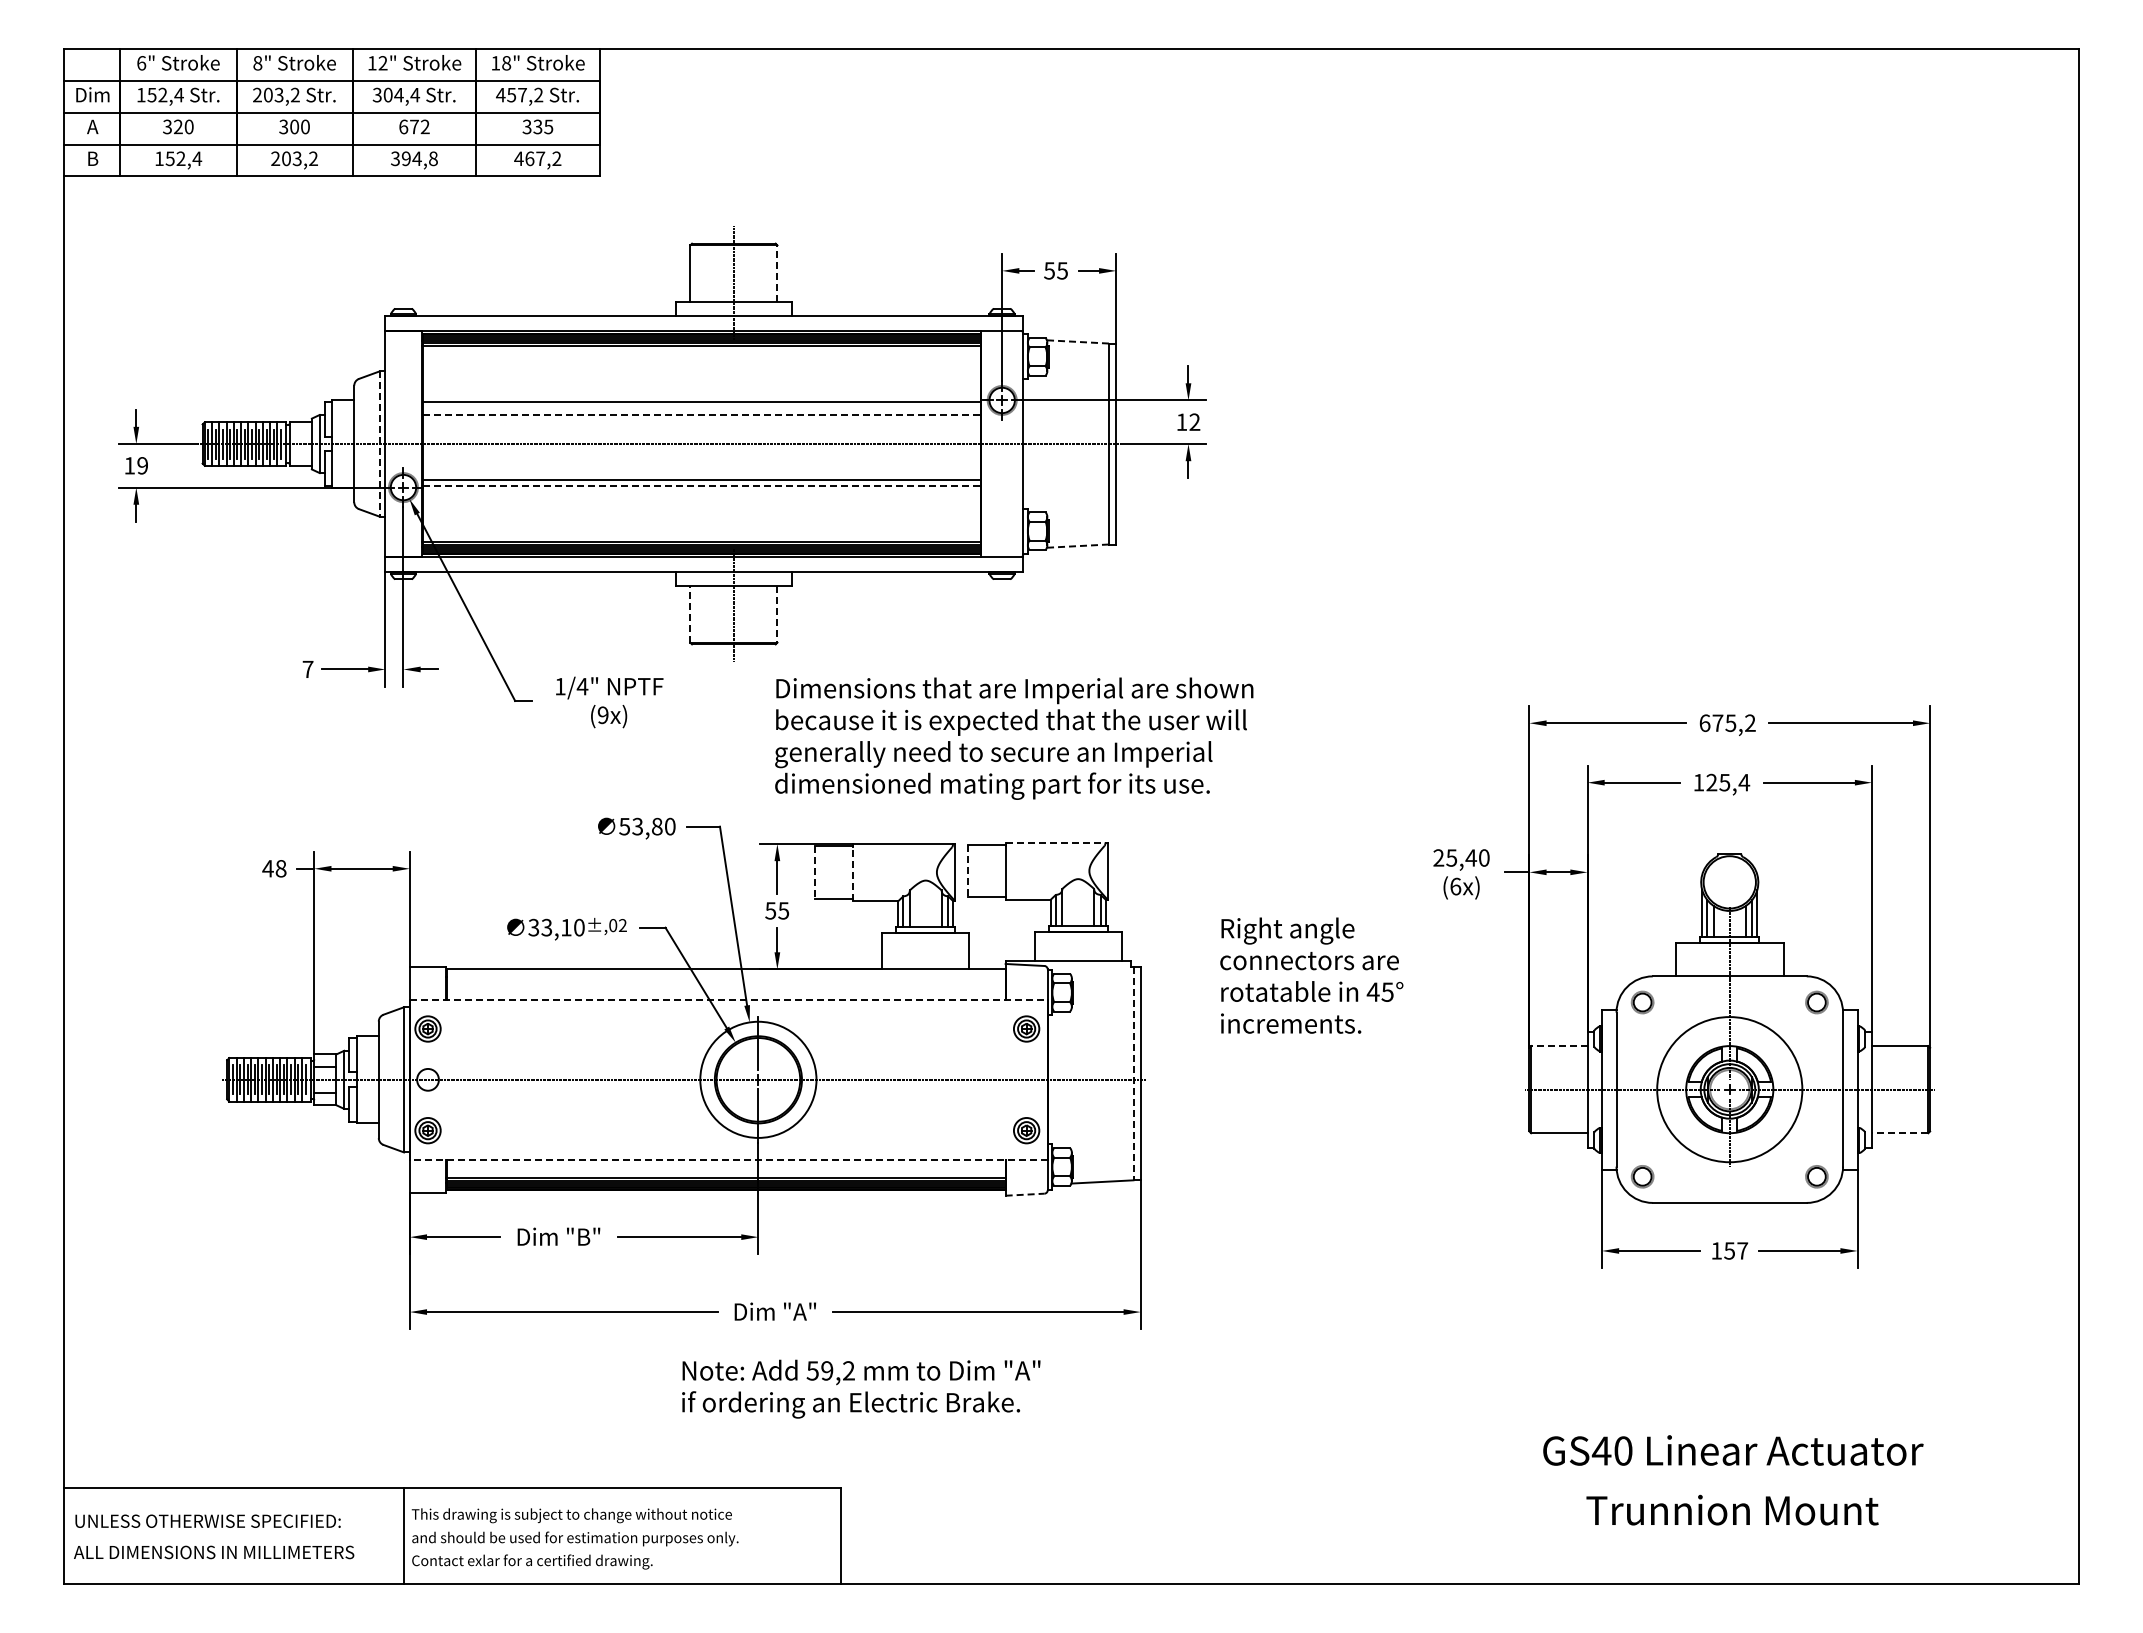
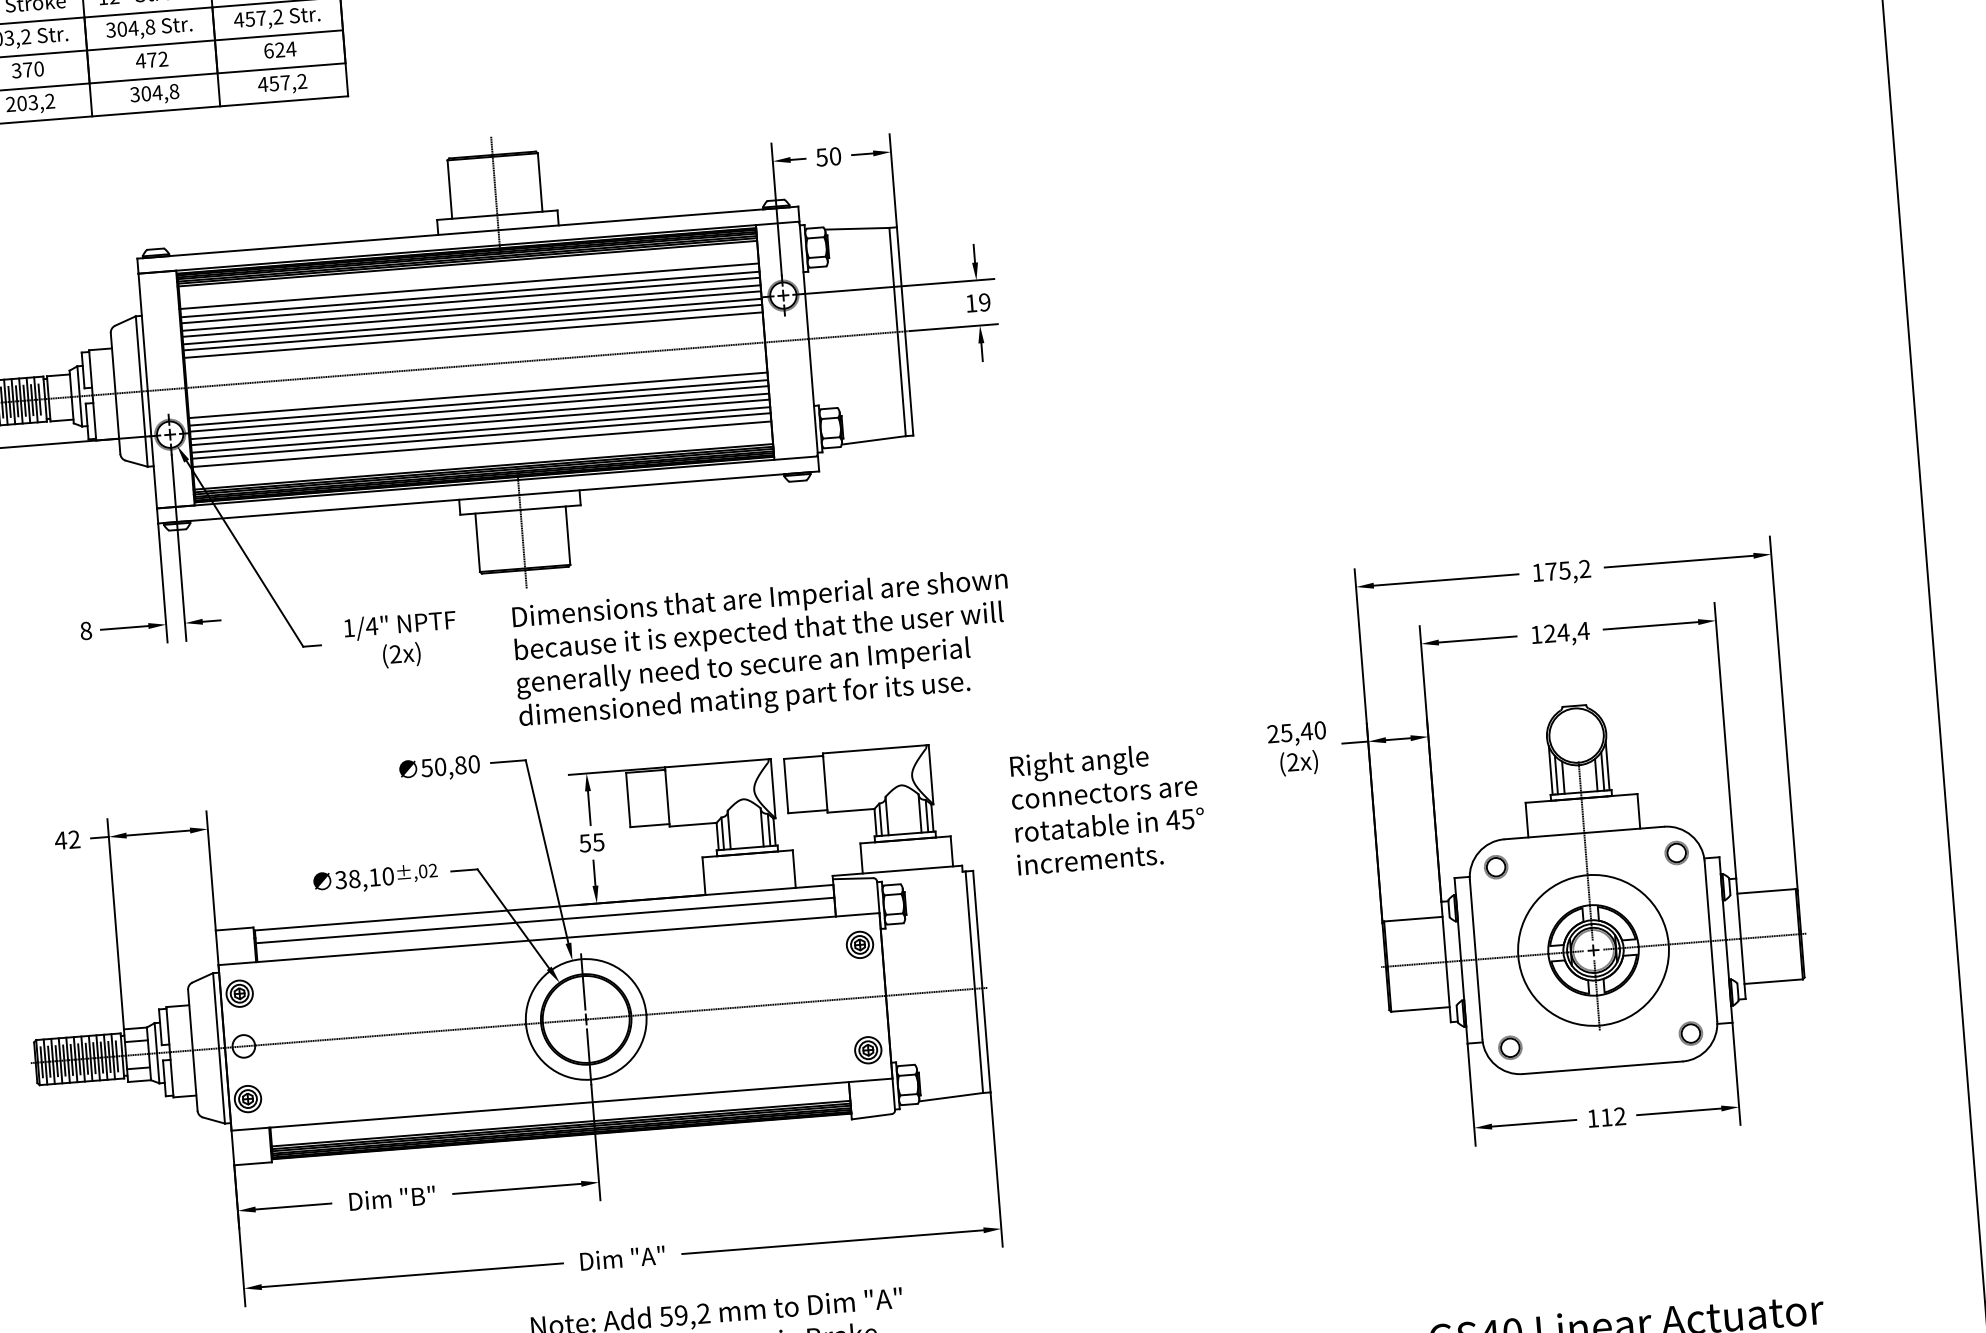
text: (415, 94) -> (150, 26), 304,4 -> 304,8
text: (294, 126) -> (27, 69), 300 -> 370
text: (403, 126) -> (140, 60), 672 -> 472
text: (537, 126) -> (279, 49), 335 -> 624
text: (405, 158) -> (145, 93), 394,8 -> 304,8
text: (529, 158) -> (273, 83), 467,2 -> 457,2
text: (1062, 270) -> (835, 156), 55 -> 50
line: (777, 273) -> (540, 182), dashed -> solid
line: (1077, 341) -> (856, 228), dashed -> solid
line: (701, 367) -> (469, 285), added
line: (701, 375) -> (469, 294), added
line: (701, 381) -> (470, 300), added
line: (701, 388) -> (470, 307), added
line: (701, 394) -> (471, 313), added
line: (701, 407) -> (472, 327), added
line: (702, 414) -> (474, 334), dashed -> solid
text: (1194, 422) -> (984, 302), 12 -> 19
line: (379, 444) -> (141, 392), dashed -> solid
line: (701, 473) -> (477, 395), added
line: (702, 486) -> (479, 409), dashed -> solid
line: (701, 493) -> (479, 416), added
line: (701, 499) -> (479, 422), added
line: (701, 506) -> (480, 430), added
line: (701, 512) -> (480, 436), added
line: (701, 520) -> (481, 444), added
line: (1077, 546) -> (873, 440), dashed -> solid
line: (690, 613) -> (477, 541), dashed -> solid
line: (777, 614) -> (568, 535), dashed -> solid
text: (307, 669) -> (85, 631), 7 -> 8
text: (602, 715) -> (394, 654), (9x) -> (2x)
text: (1704, 723) -> (1537, 573), 675,2 -> 175,2
text: (1014, 738) -> (763, 649), moved
text: (1724, 782) -> (1563, 632), 125,4 -> 124,4
text: (637, 826) -> (440, 766), 53,80 -> 50,80
line: (1055, 842) -> (874, 749), dashed -> solid
text: (280, 868) -> (73, 839), 48 -> 42
line: (967, 871) -> (785, 786), dashed -> solid
line: (815, 873) -> (628, 800), dashed -> solid
line: (853, 874) -> (667, 798), dashed -> solid
text: (1455, 886) -> (1292, 762), (6x) -> (2x)
text: (546, 927) -> (354, 878), 33,10 -> 38,10
text: (1311, 975) -> (1107, 808), moved
line: (725, 981) -> (544, 920), added
line: (728, 999) -> (548, 938), dashed -> solid
line: (1558, 1046) -> (1412, 919), dashed -> solid
line: (1133, 1073) -> (974, 982), dashed -> solid
line: (1899, 1133) -> (1772, 981), dashed -> solid
line: (728, 1159) -> (561, 1104), dashed -> solid
line: (1025, 1194) -> (872, 1116), dashed -> solid
text: (1736, 1250) -> (1613, 1116), 157 -> 112

